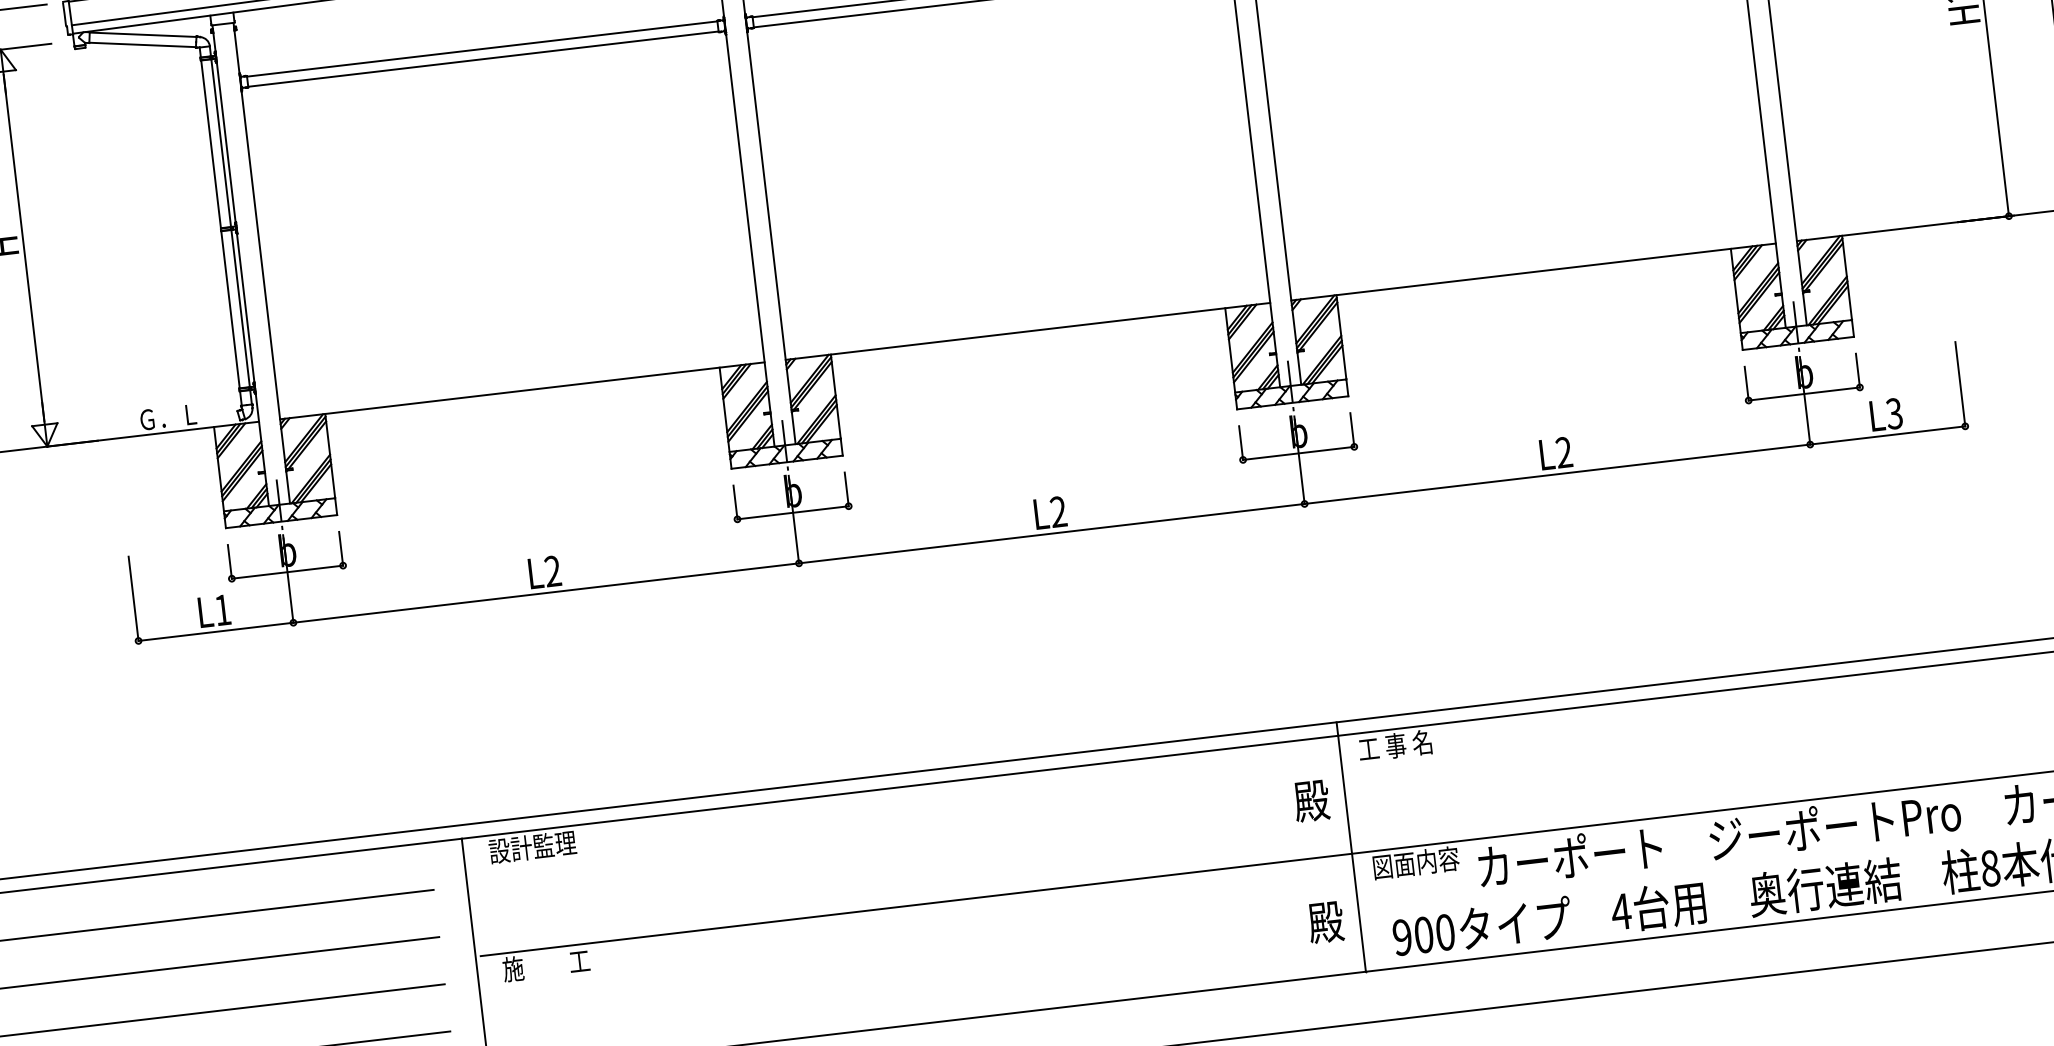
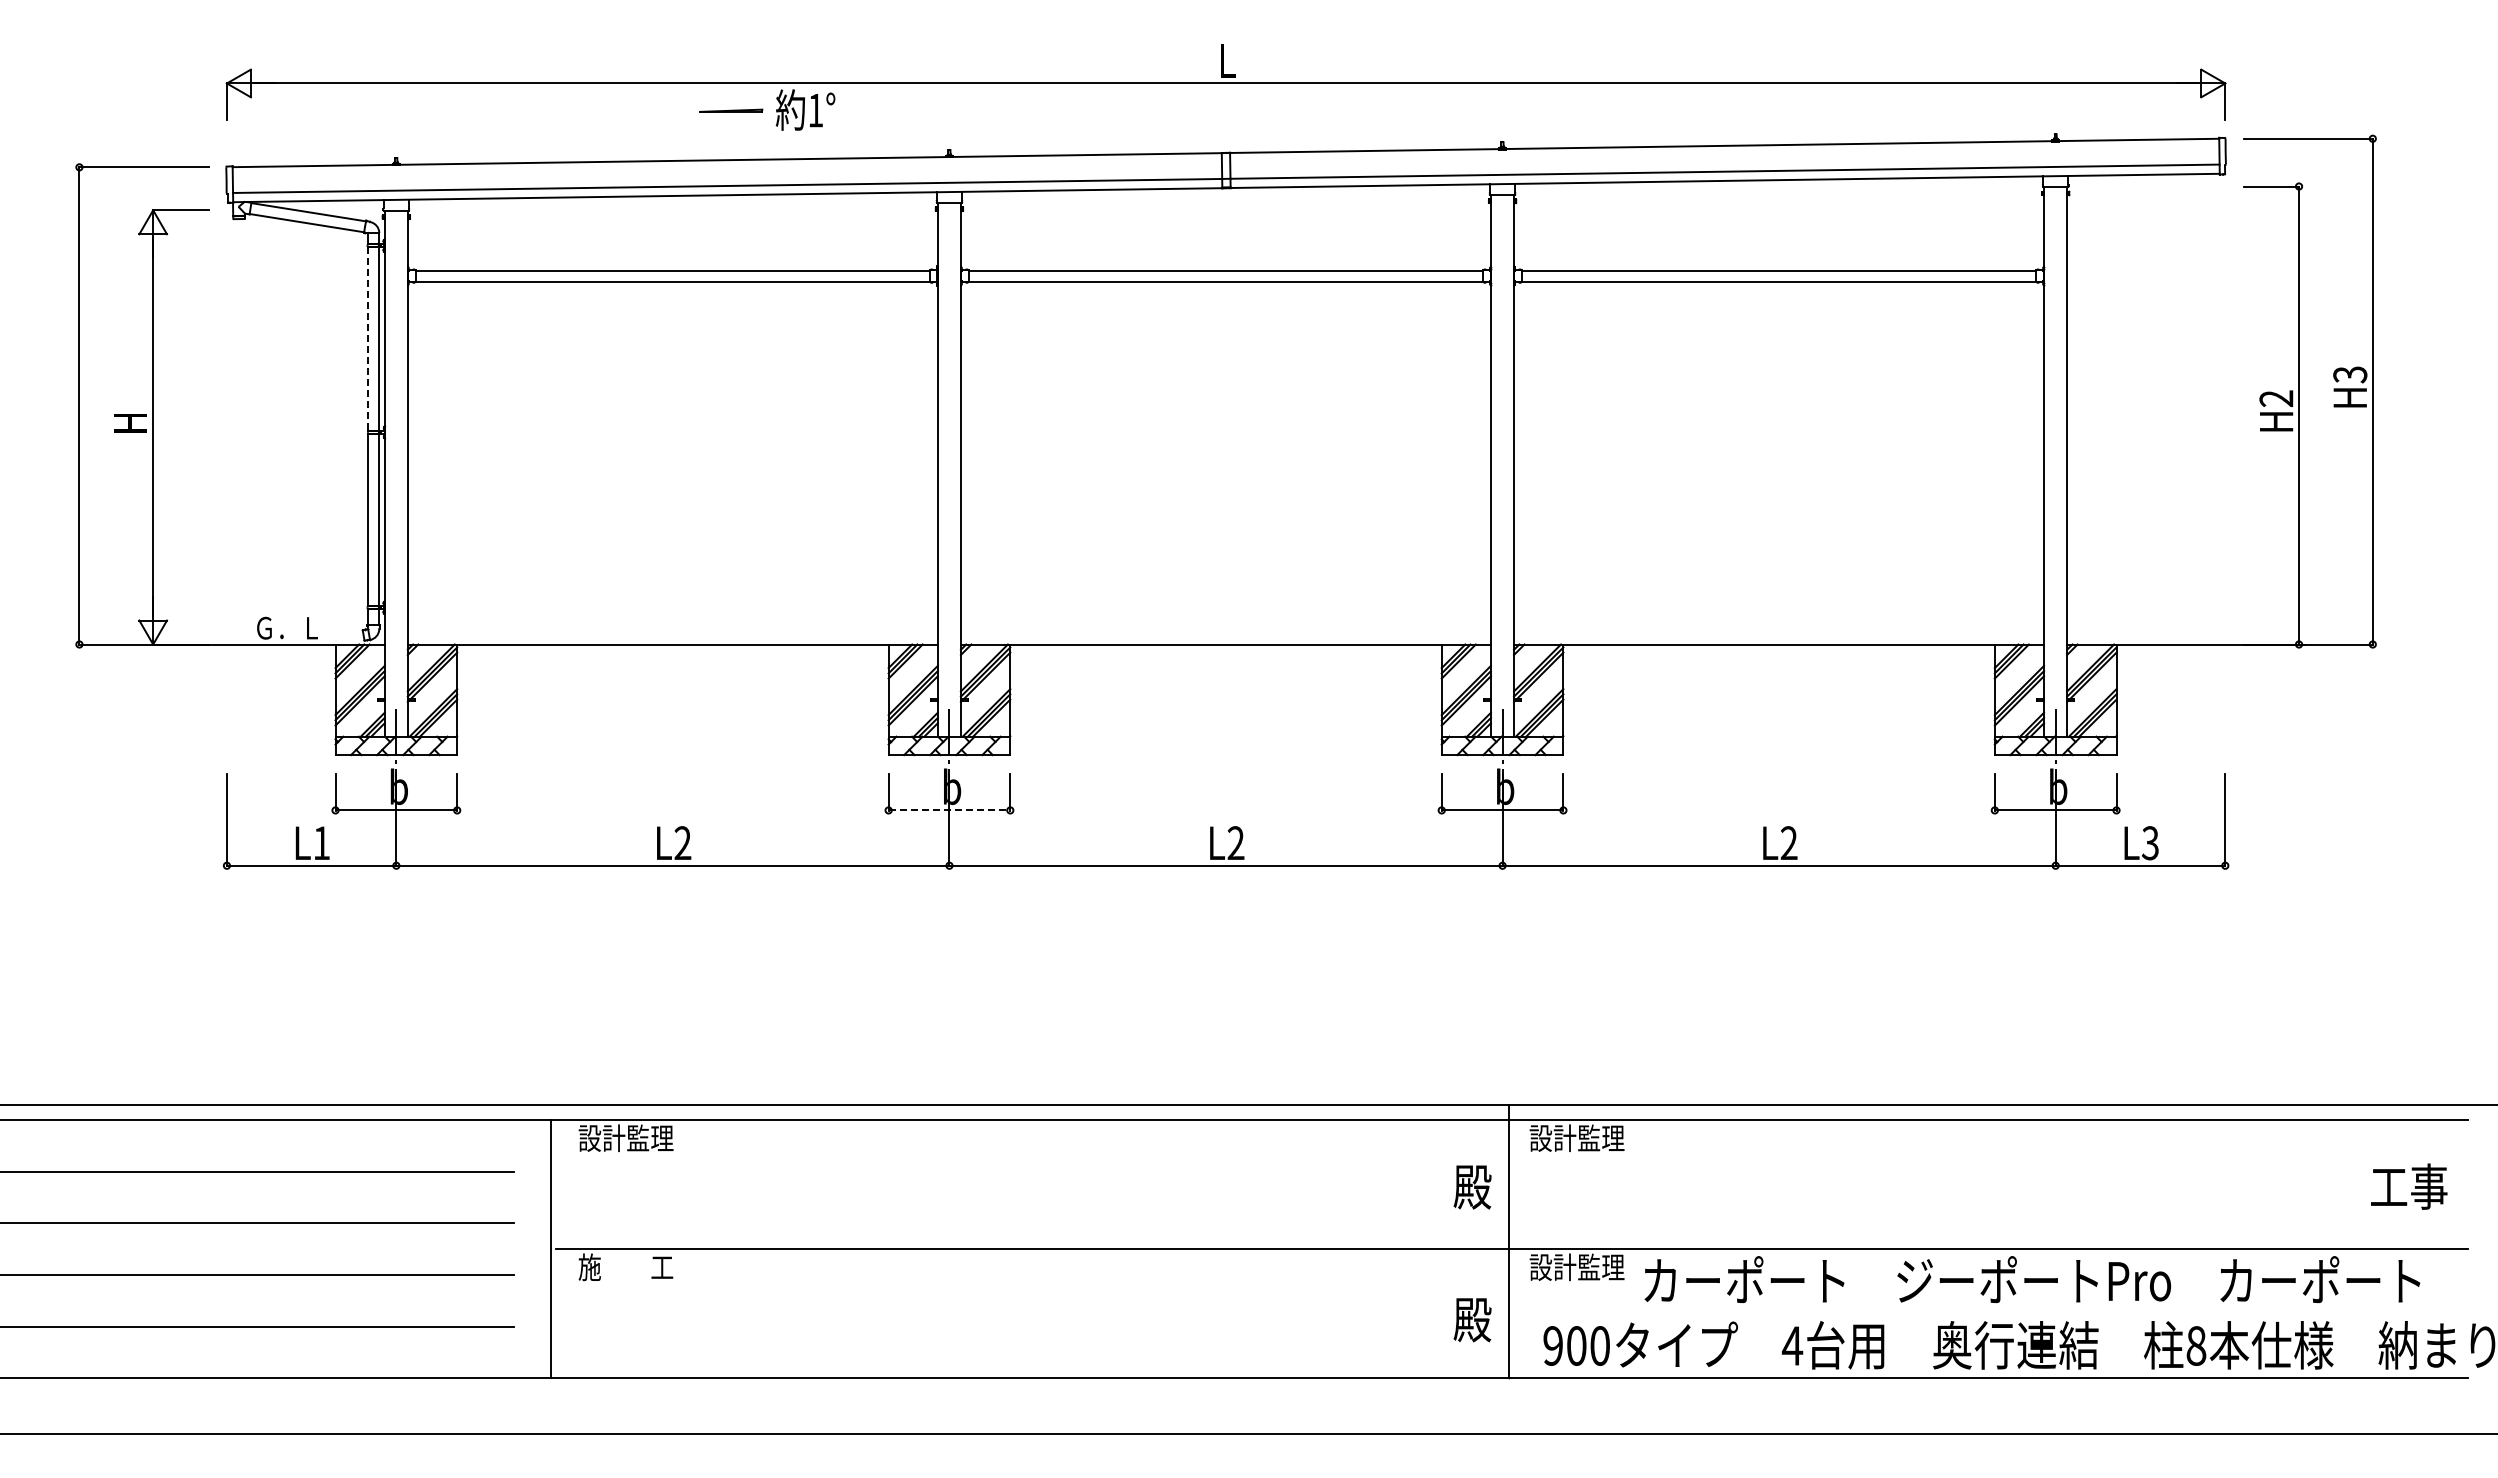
line: (211, 144) -> (368, 339), solid -> dashed
line: (793, 512) -> (949, 810), solid -> dashed
text: (1401, 745) -> (1576, 1138), 工 事 名 -> 設計監理
text: (1415, 863) -> (1576, 1267), 図面内容 -> 設計監理

